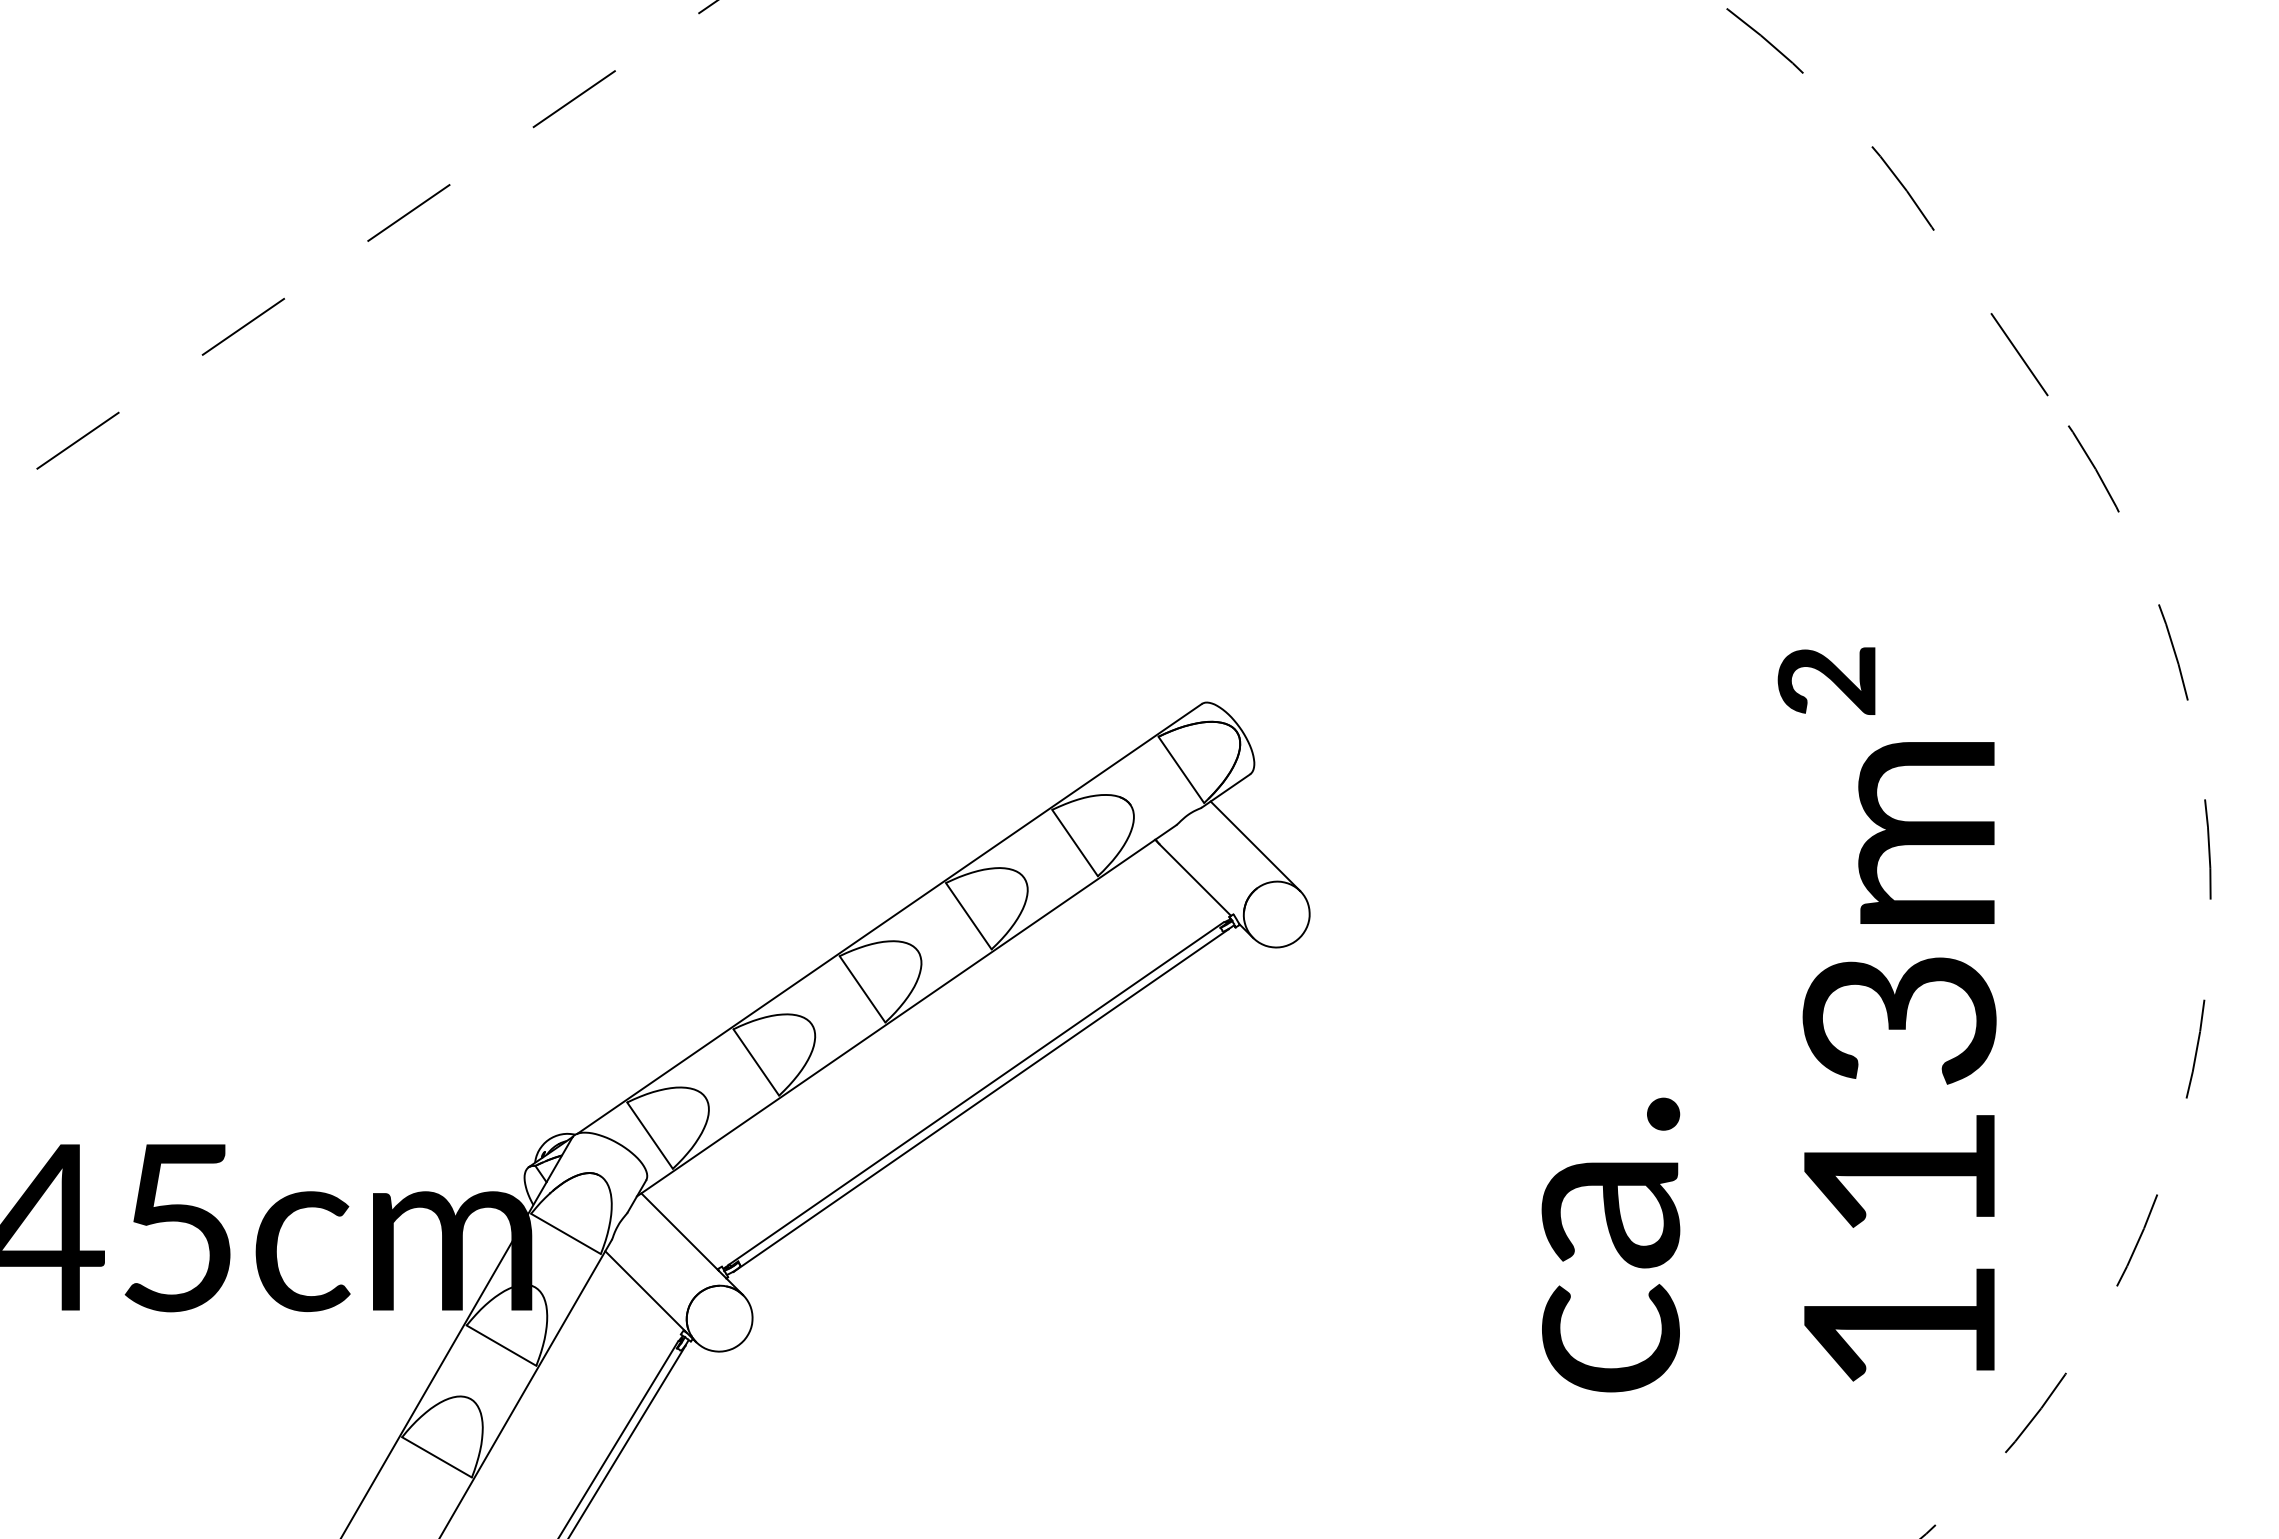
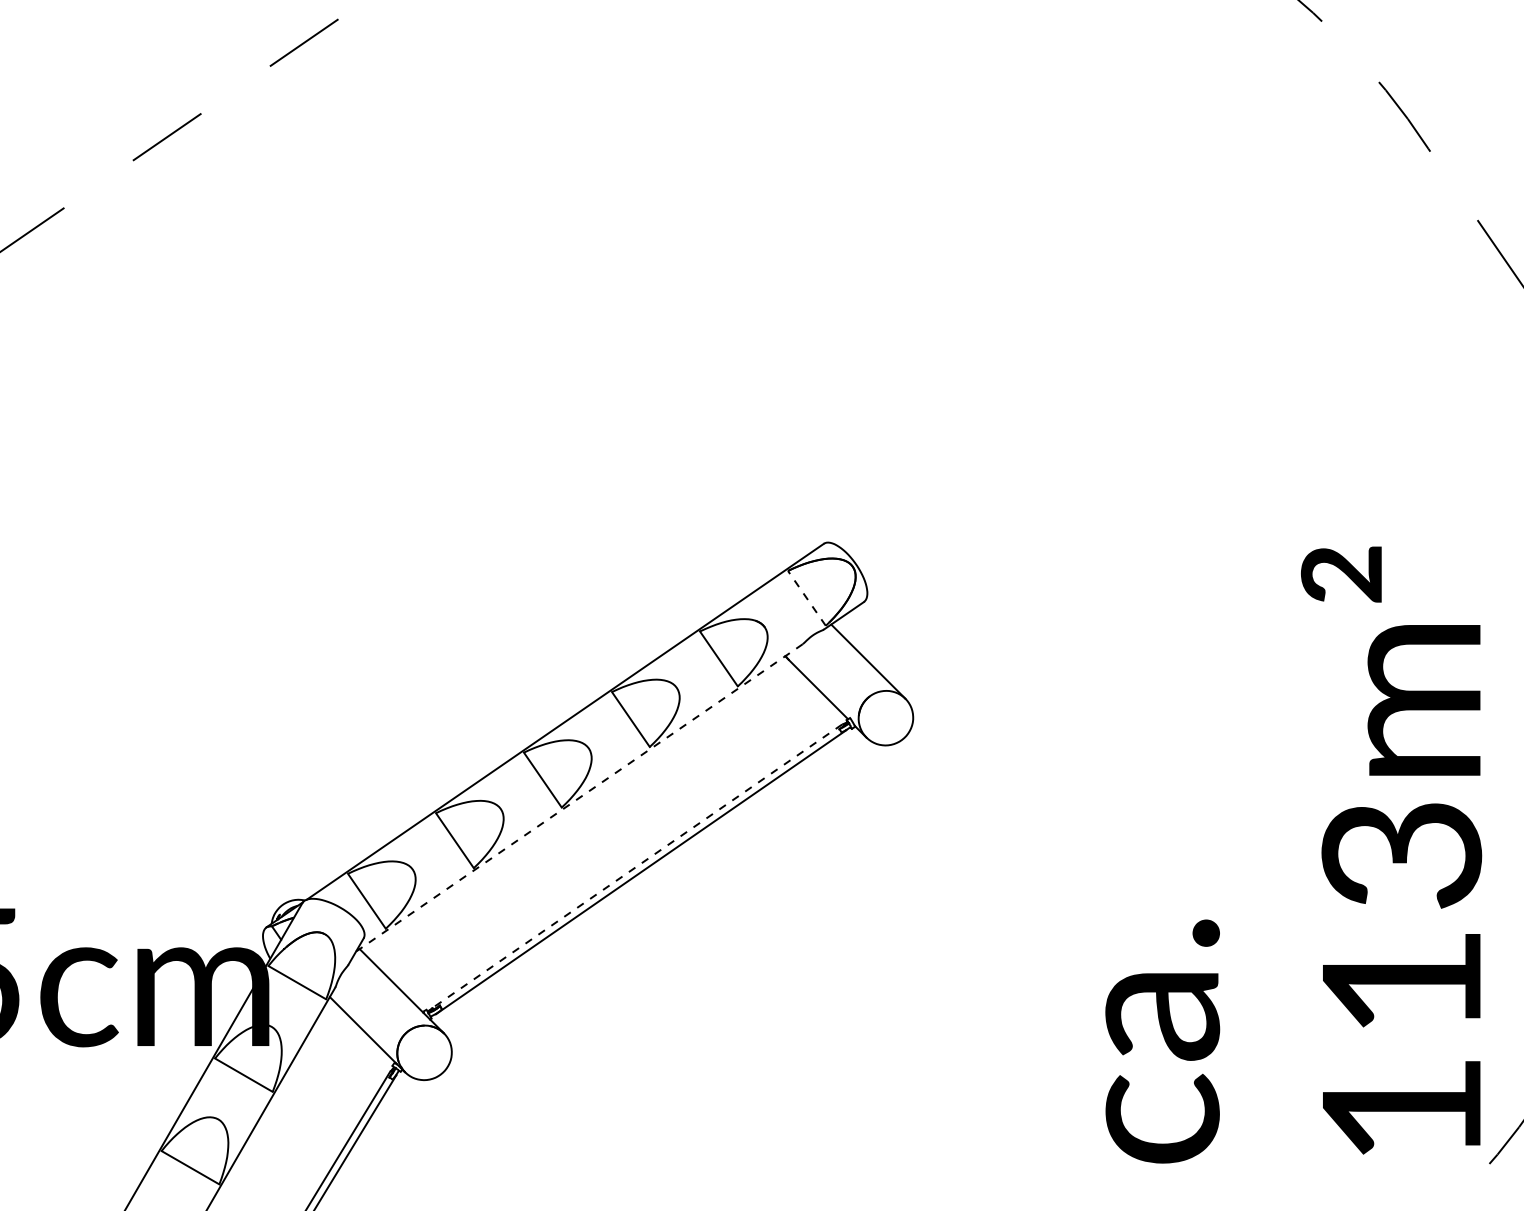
line: (1181, 769) -> (807, 598), solid -> dashed
line: (907, 1010) -> (580, 797), solid -> dashed
text: (1768, 1019) -> (1293, 854), moved
line: (975, 1093) -> (636, 866), solid -> dashed

